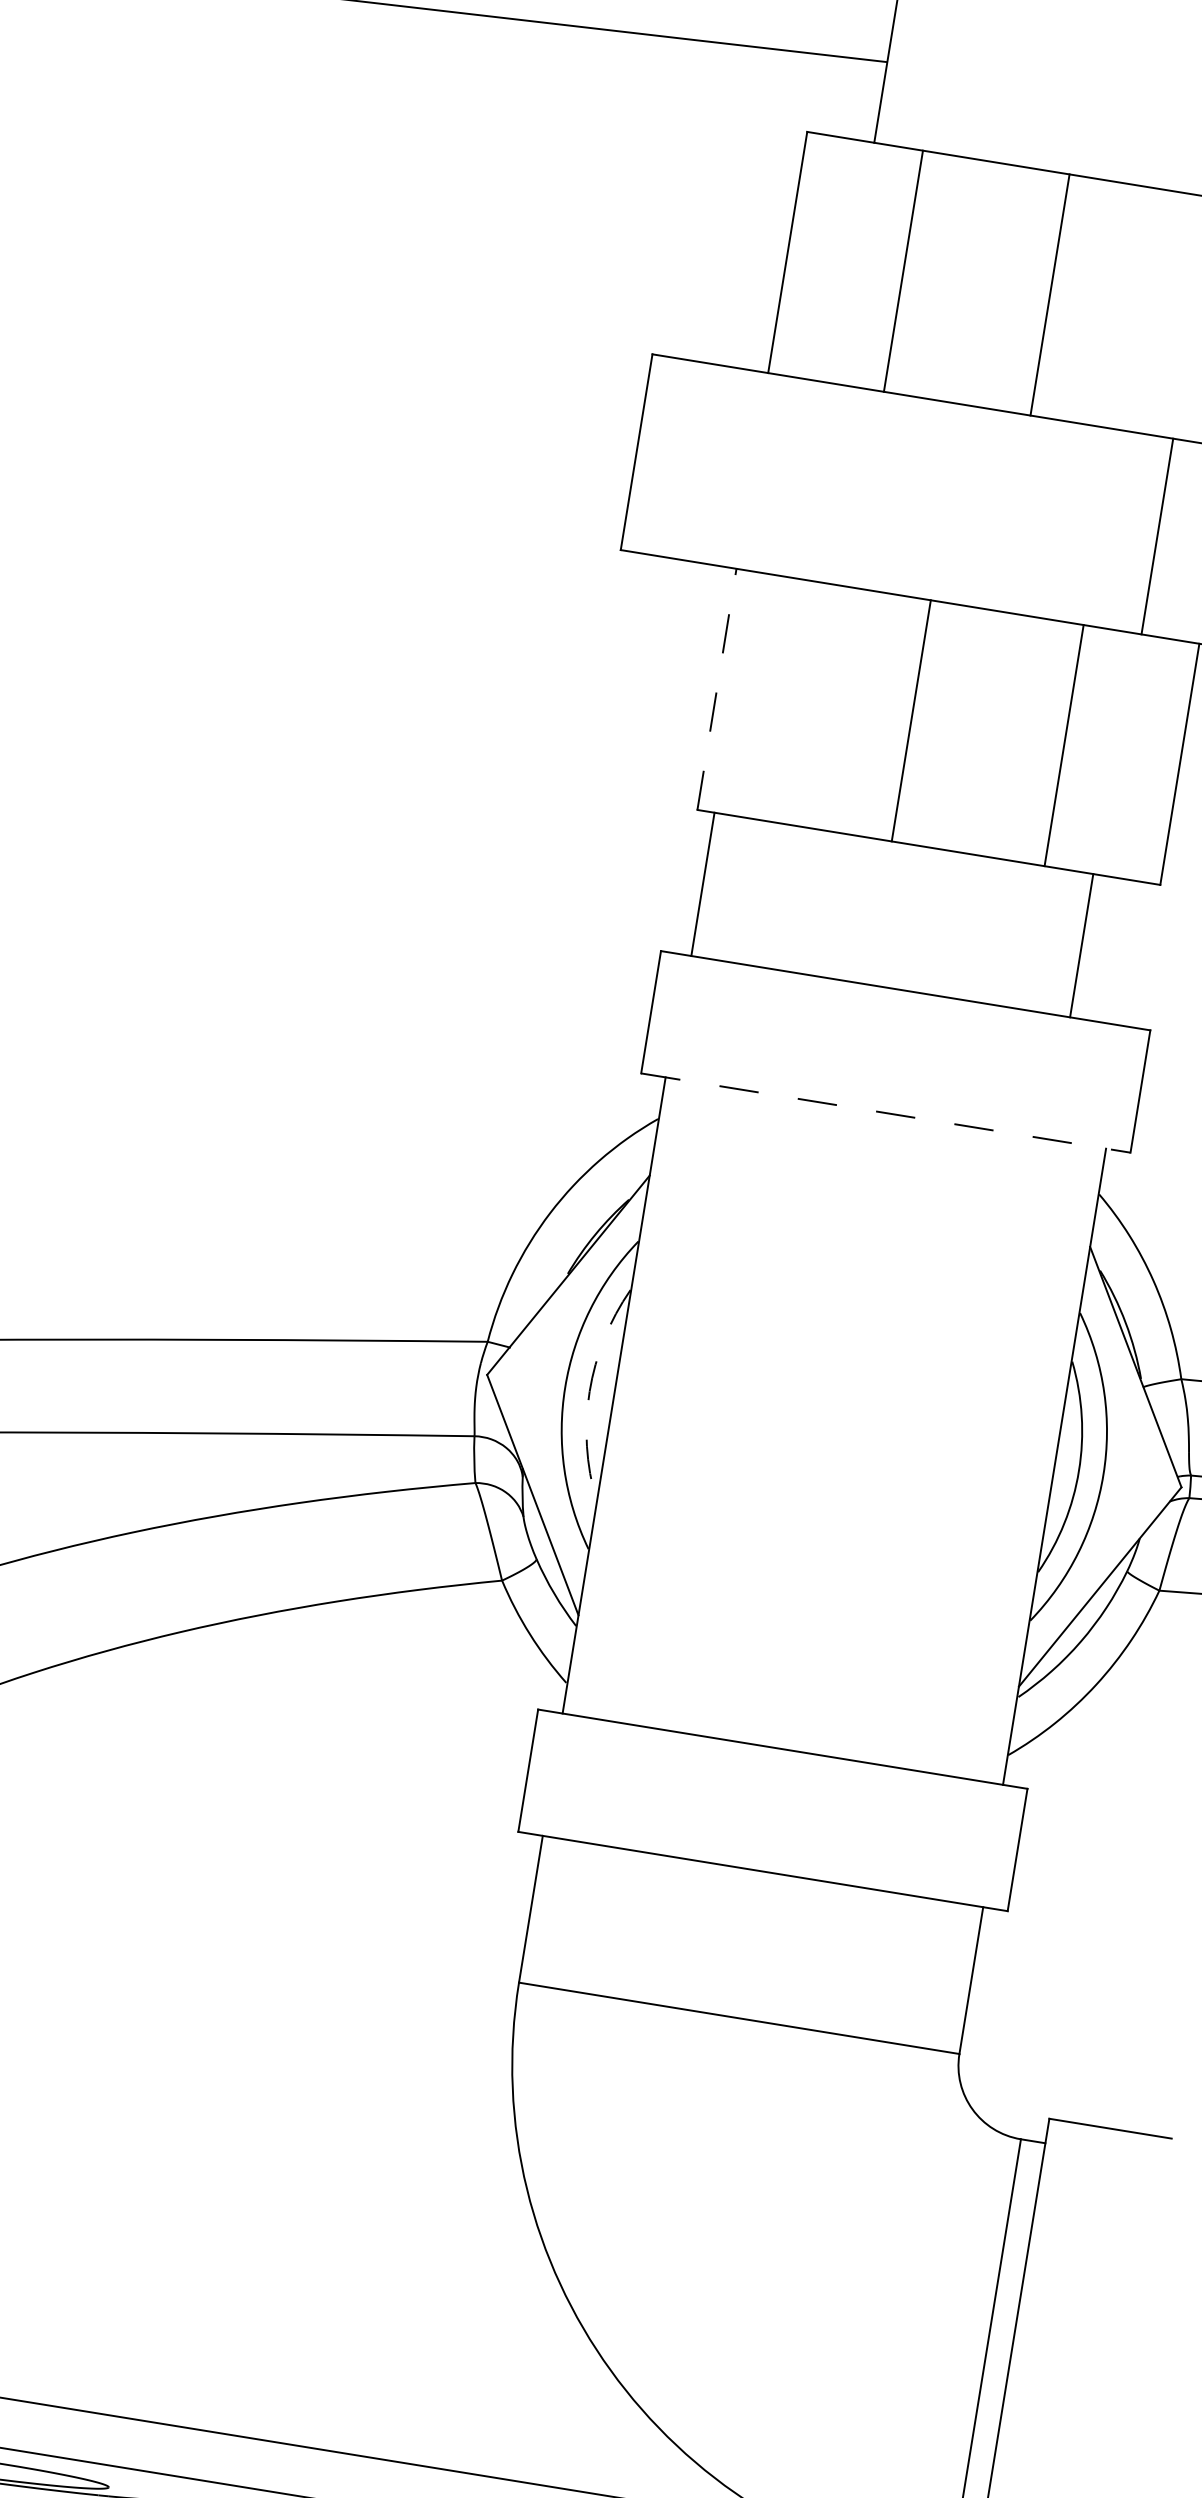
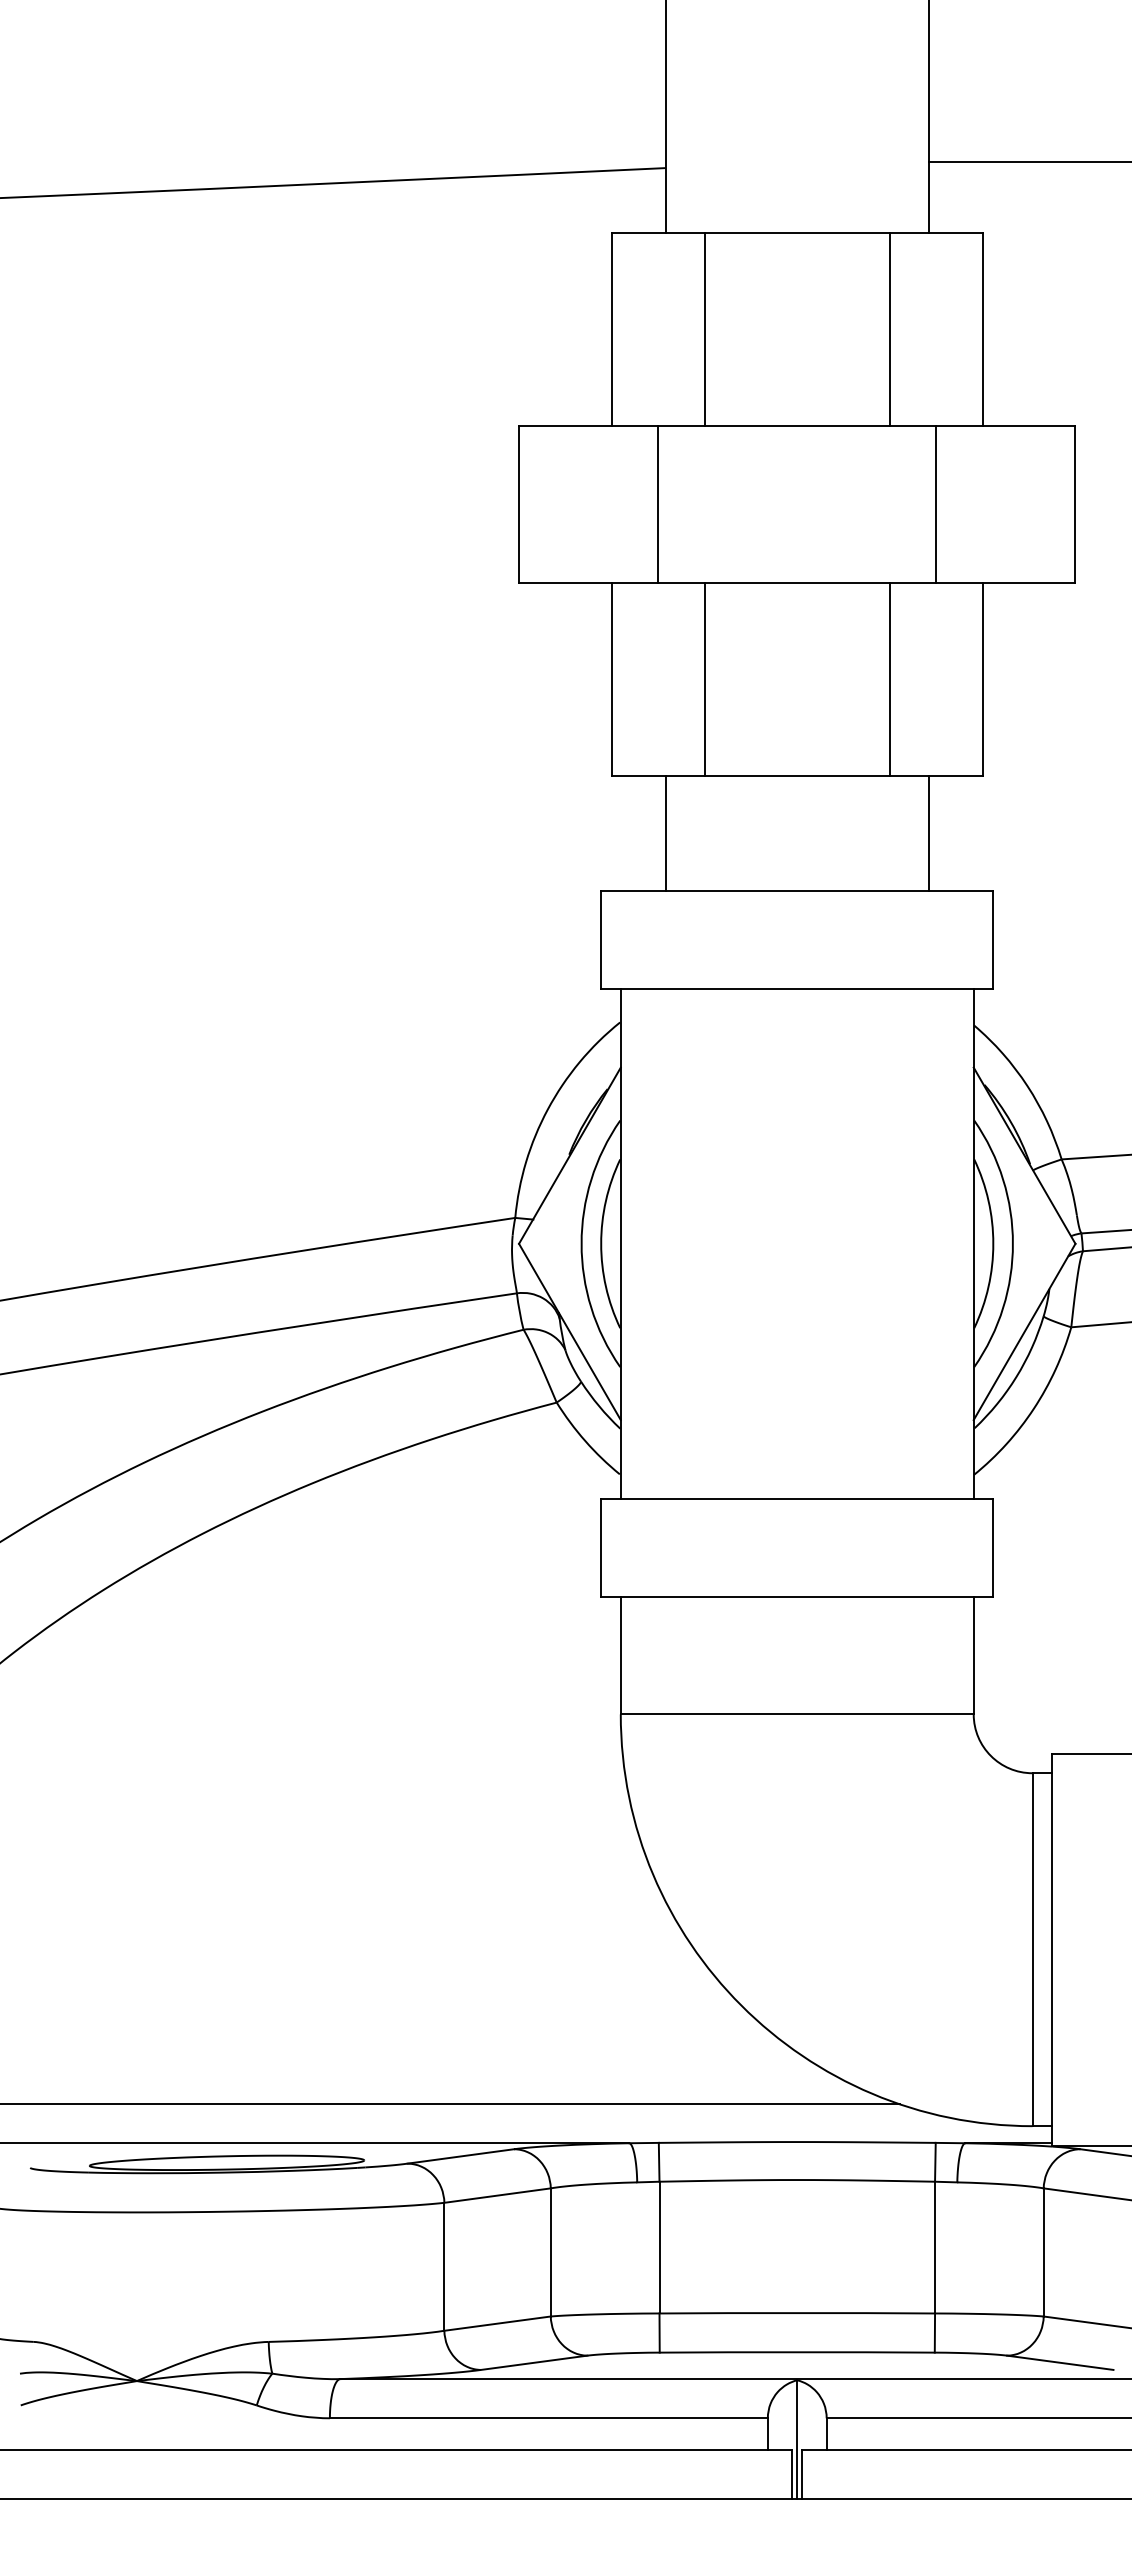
line: (1049, 293) -> (889, 328), moved
line: (810, 479) -> (658, 503), added
line: (716, 689) -> (611, 679), dashed -> solid
line: (911, 720) -> (704, 679), moved
line: (702, 884) -> (665, 833), moved
line: (886, 1112) -> (797, 988), dashed -> solid
arc: (590, 1391) -> (601, 1243), dashed -> solid

